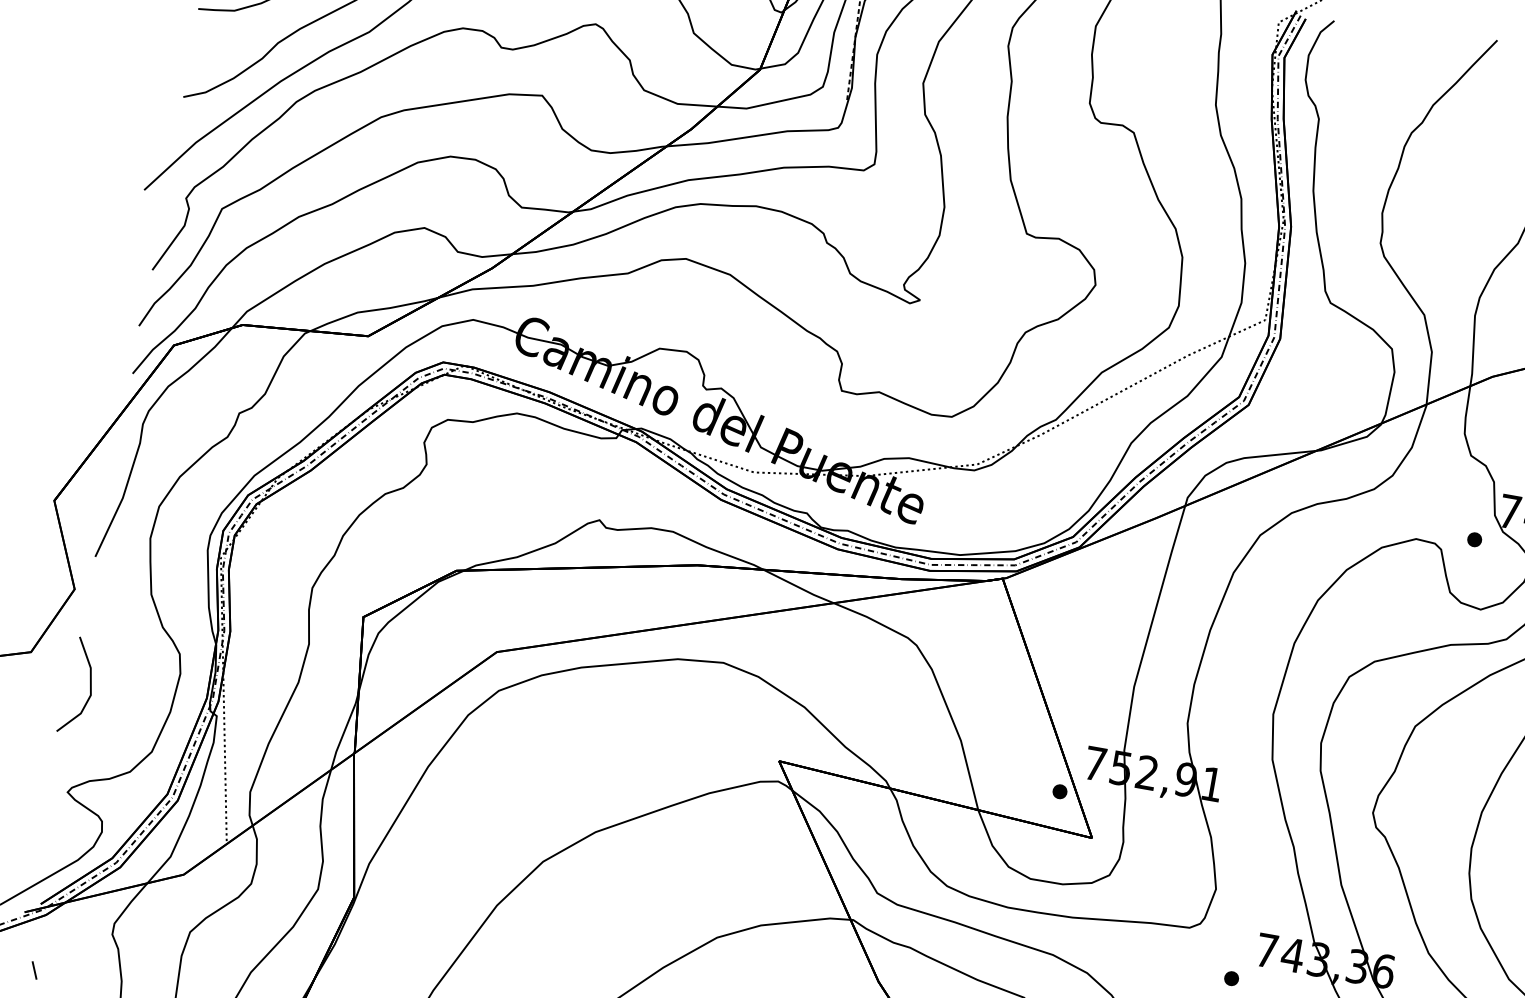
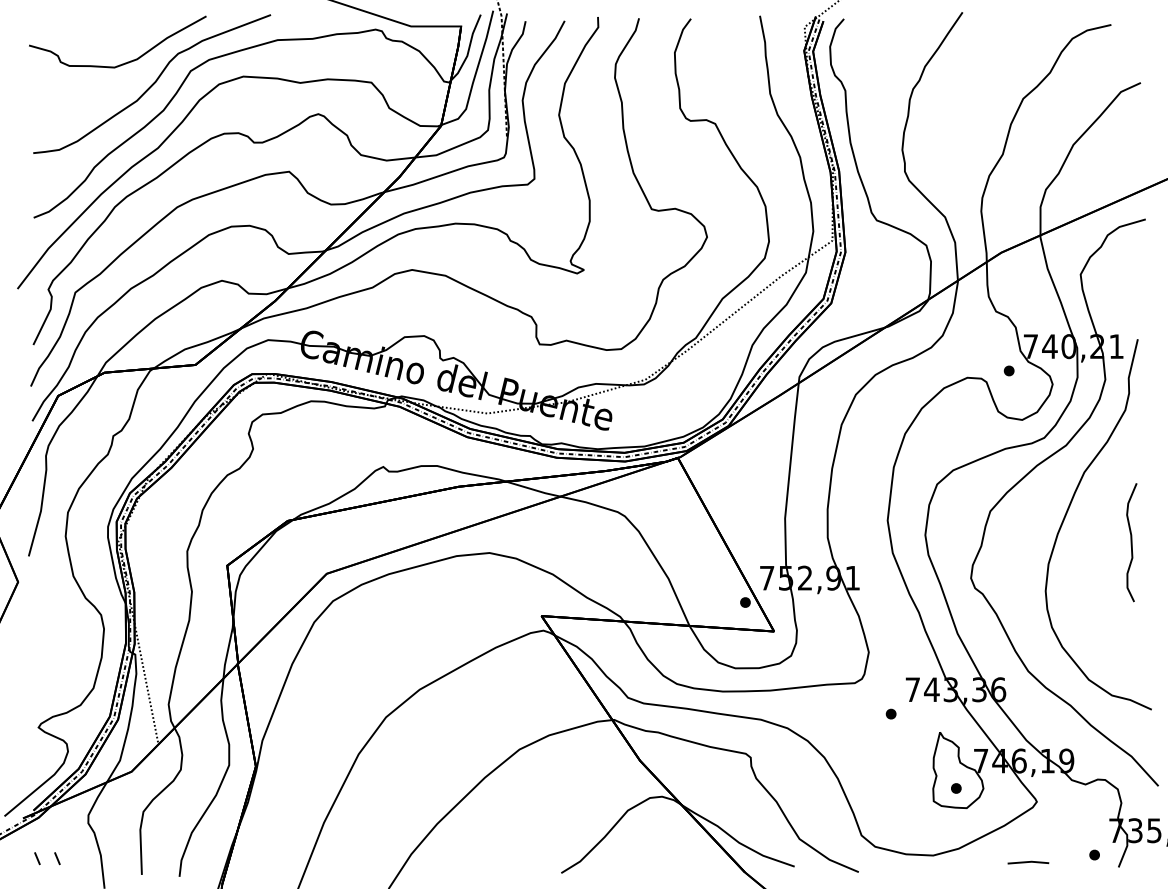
line: (89, 685) -> (40, 648), removed
line: (61, 975) -> (57, 858), added

